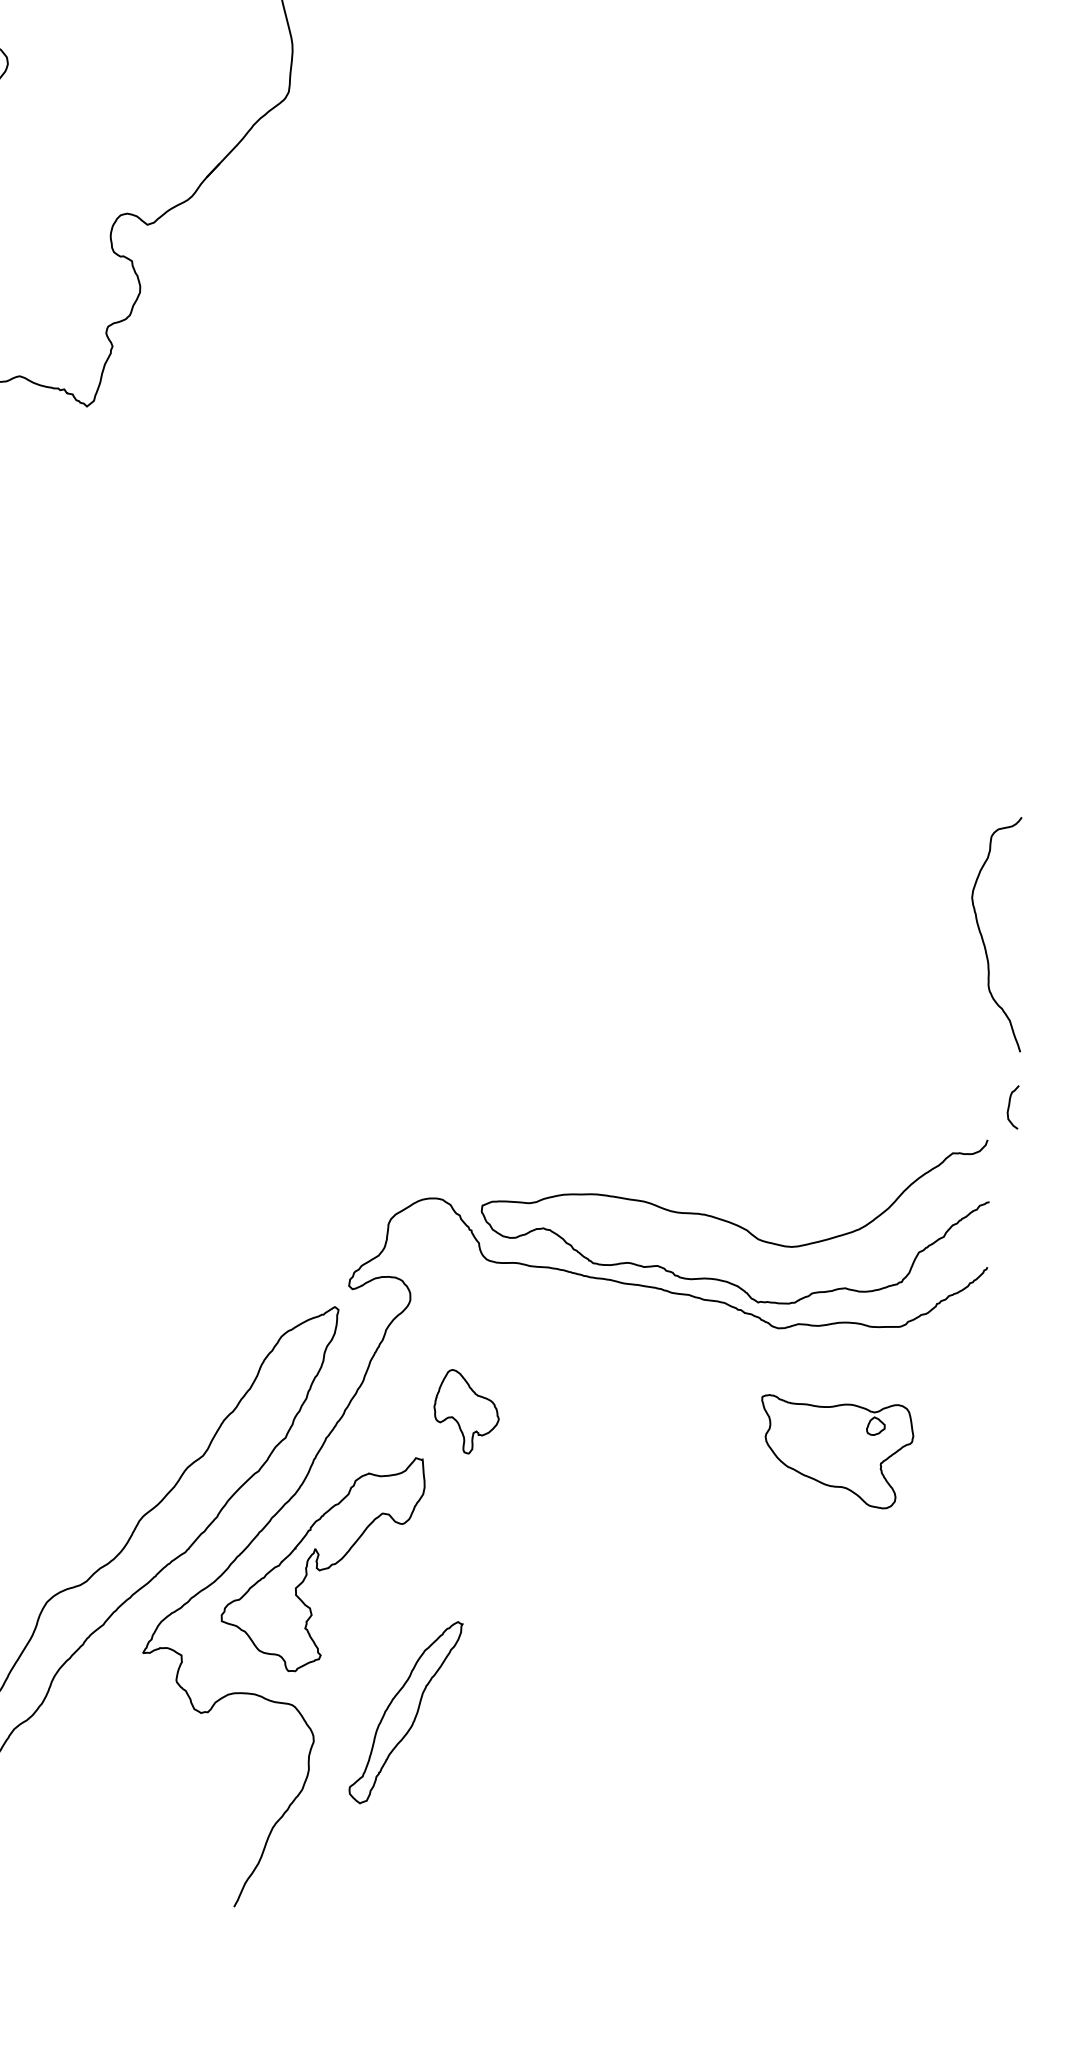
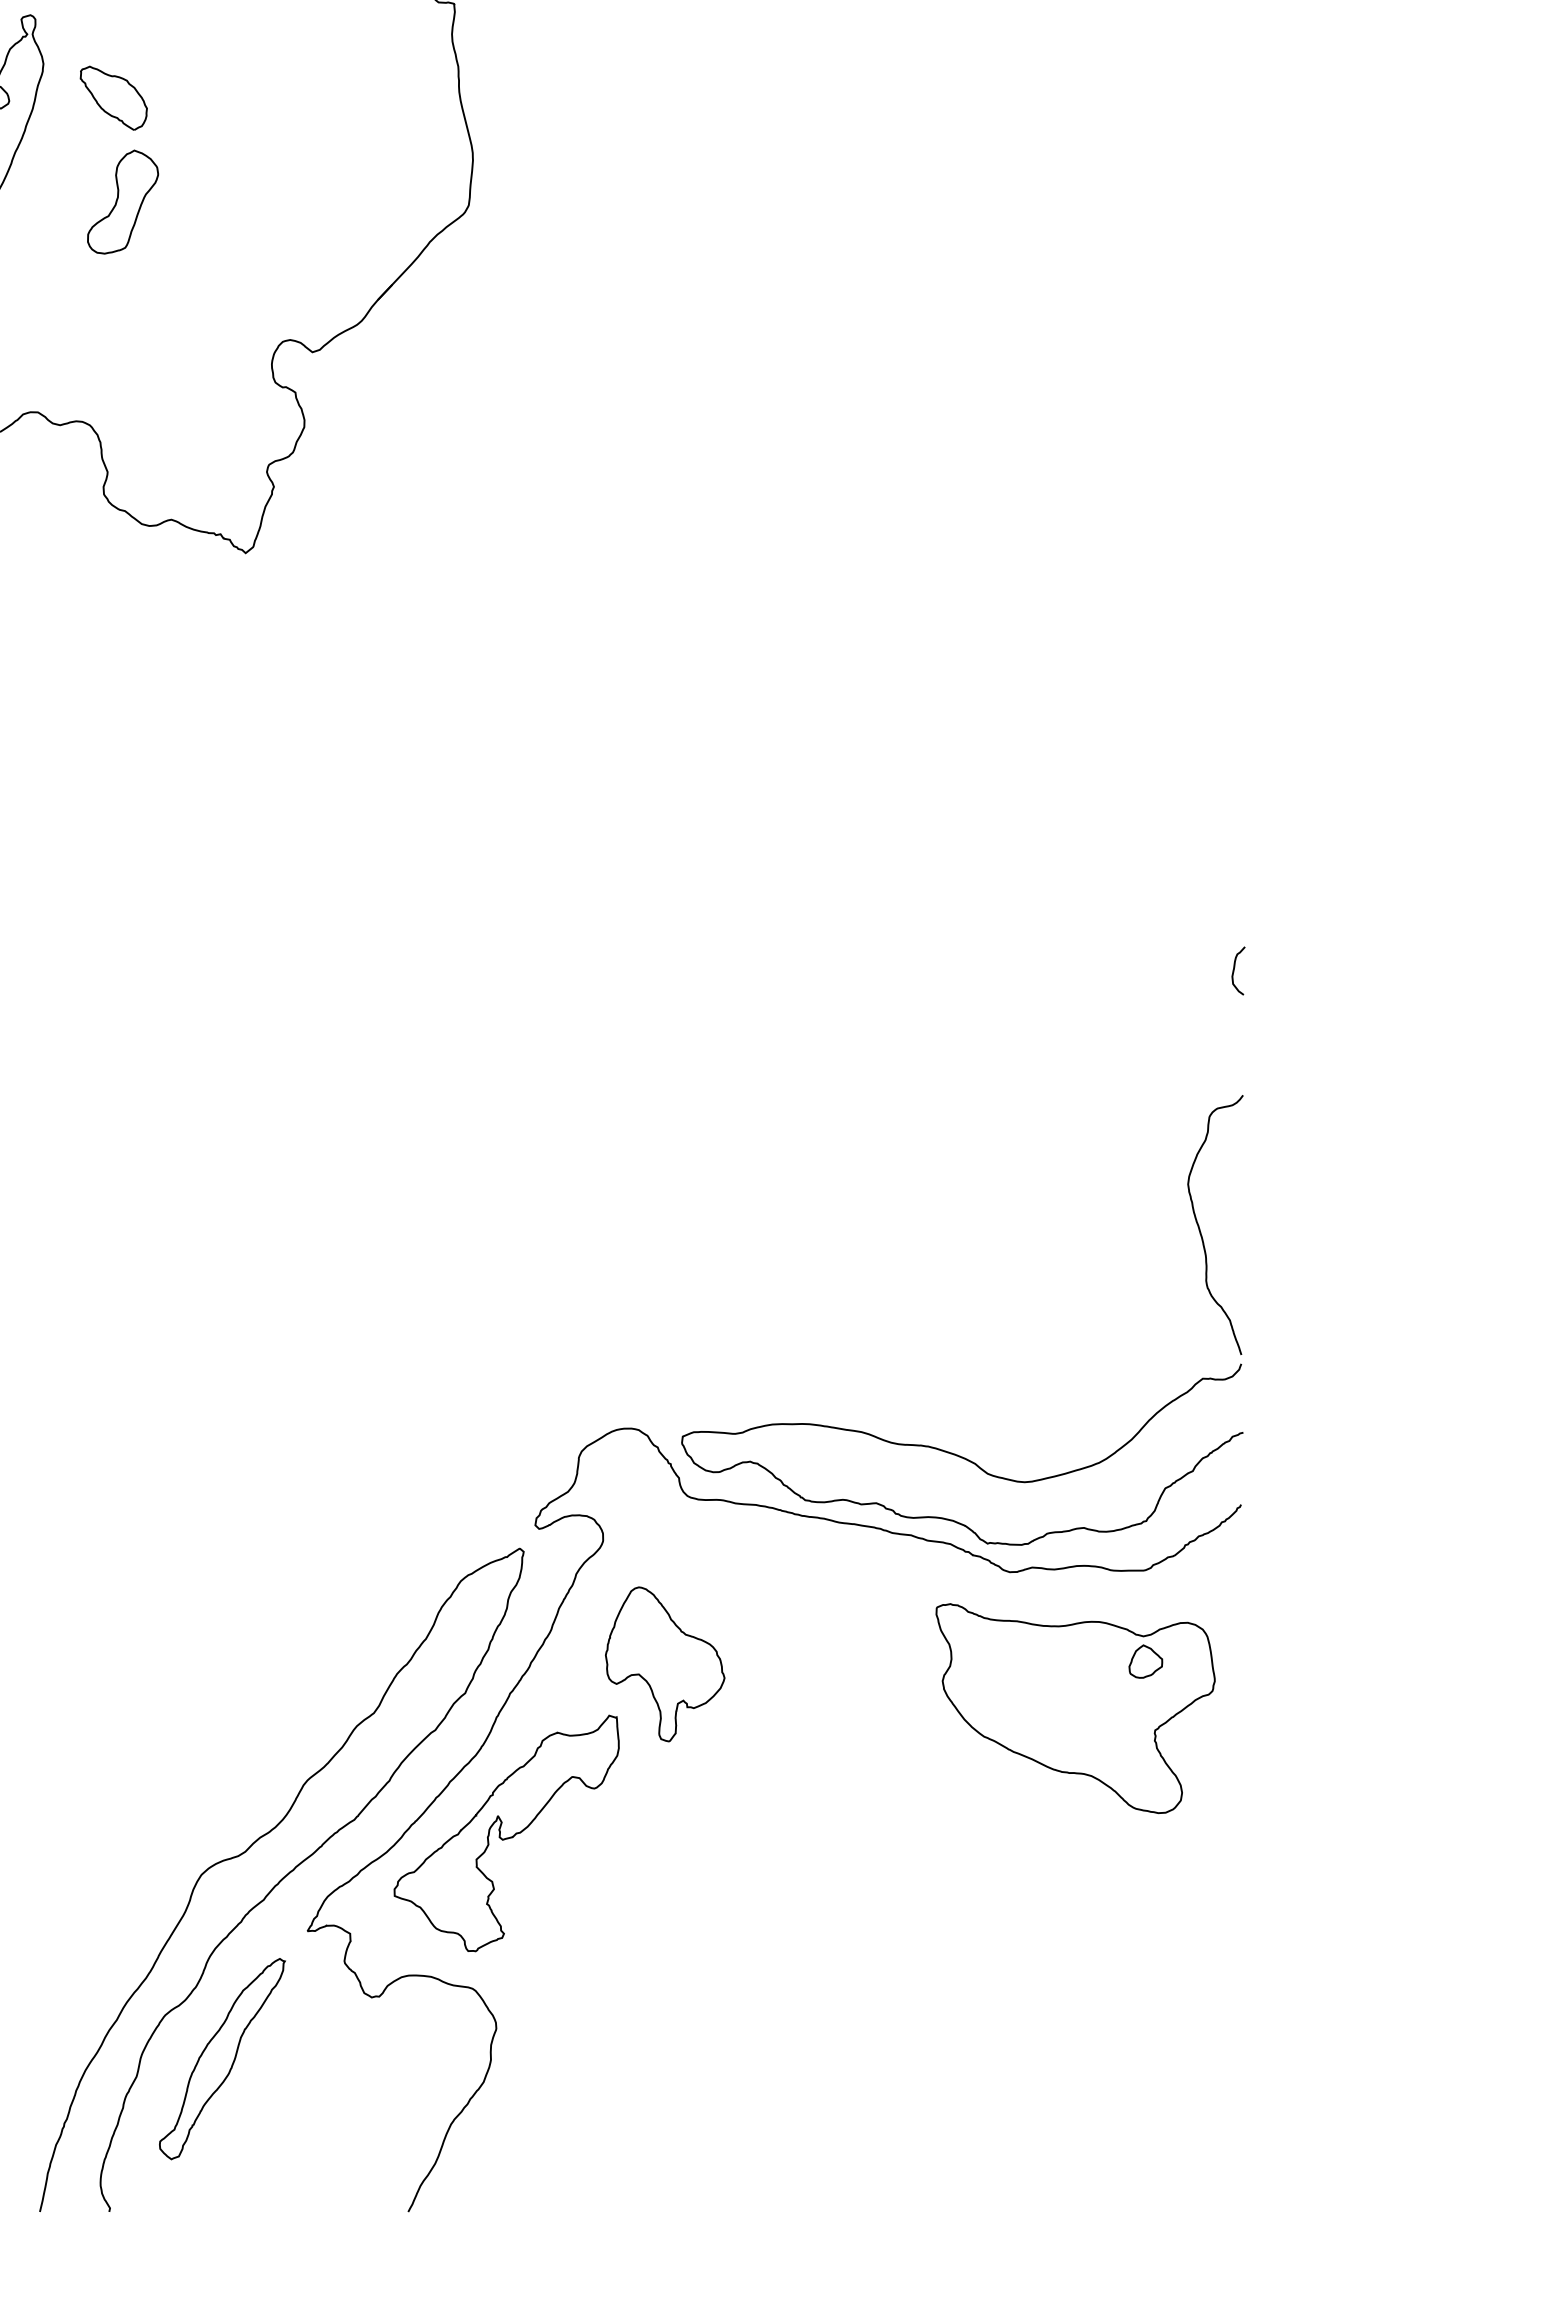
curve: (983, 937) -> (1200, 1228), moved
curve: (1009, 1106) -> (1234, 970), moved
part: (466, 1411) -> (665, 1664), size x1.67
part: (837, 1451) -> (1075, 1708), size x1.67
part: (406, 1713) -> (222, 2059), moved

